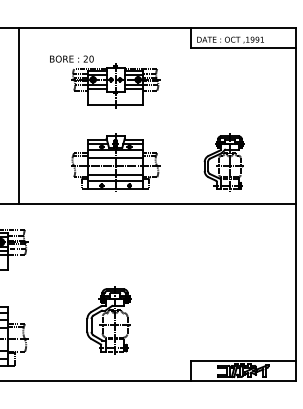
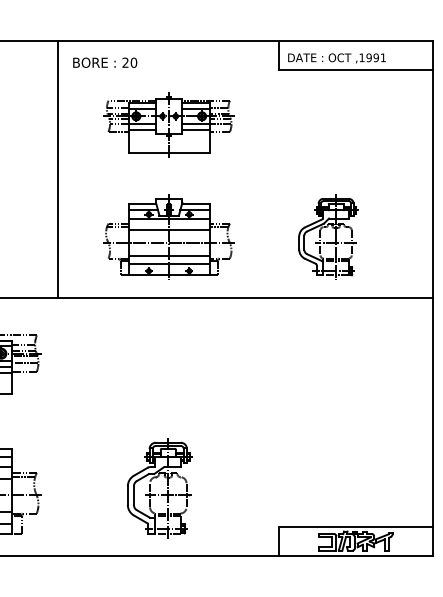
text: (71, 58) -> (104, 61), moved
line: (18, 116) -> (57, 169), moved
part: (108, 320) -> (158, 488), moved

